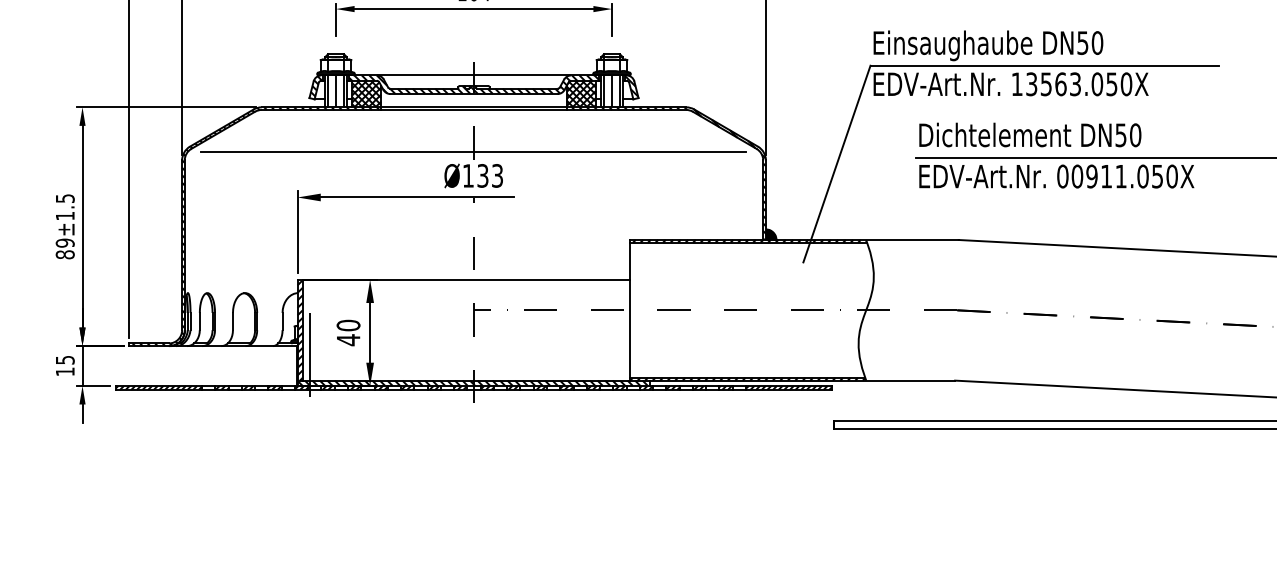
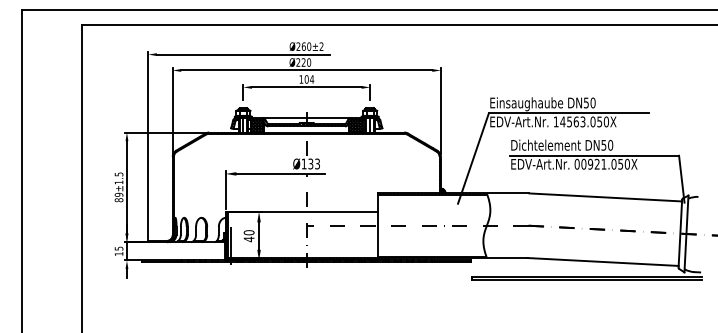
text: (1030, 83) -> (562, 121), 13563.050X -> 14563.050X
line: (473, 153) -> (306, 153), removed
text: (1104, 174) -> (596, 163), 00911.050X -> 00921.050X

